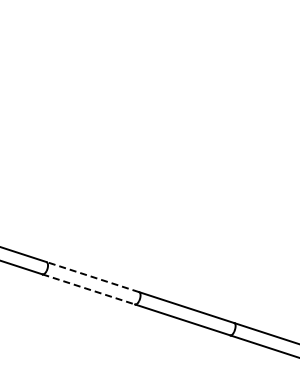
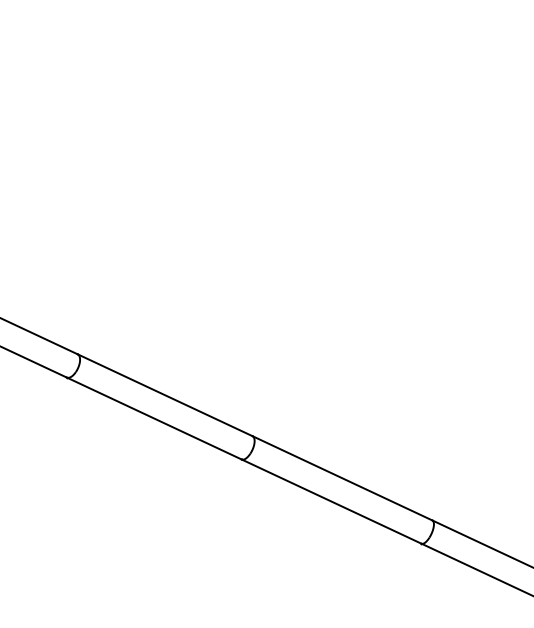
line: (92, 277) -> (164, 395), dashed -> solid
line: (88, 289) -> (153, 418), dashed -> solid

